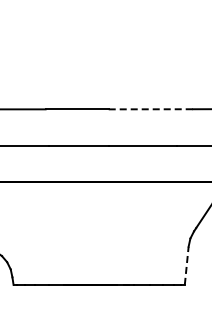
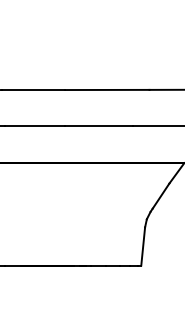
line: (151, 109) -> (107, 90), dashed -> solid
line: (186, 265) -> (142, 246), dashed -> solid

